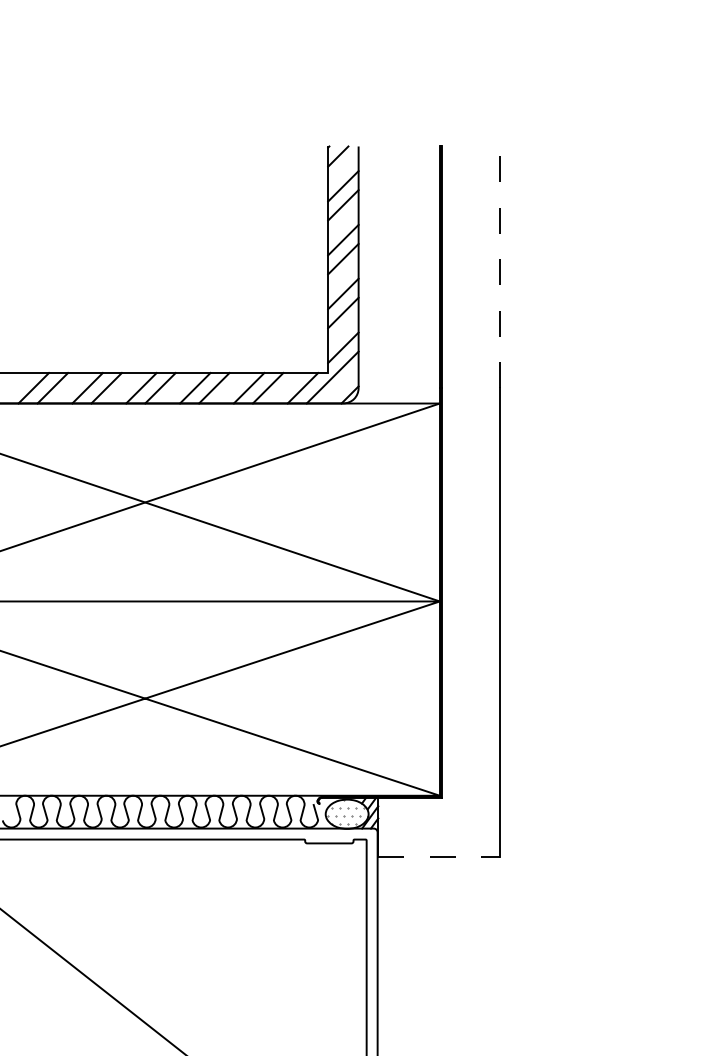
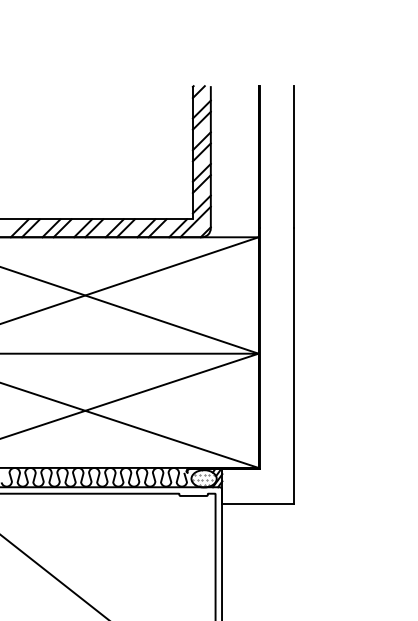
line: (499, 266) -> (293, 156), dashed -> solid
line: (439, 856) -> (258, 503), dashed -> solid

